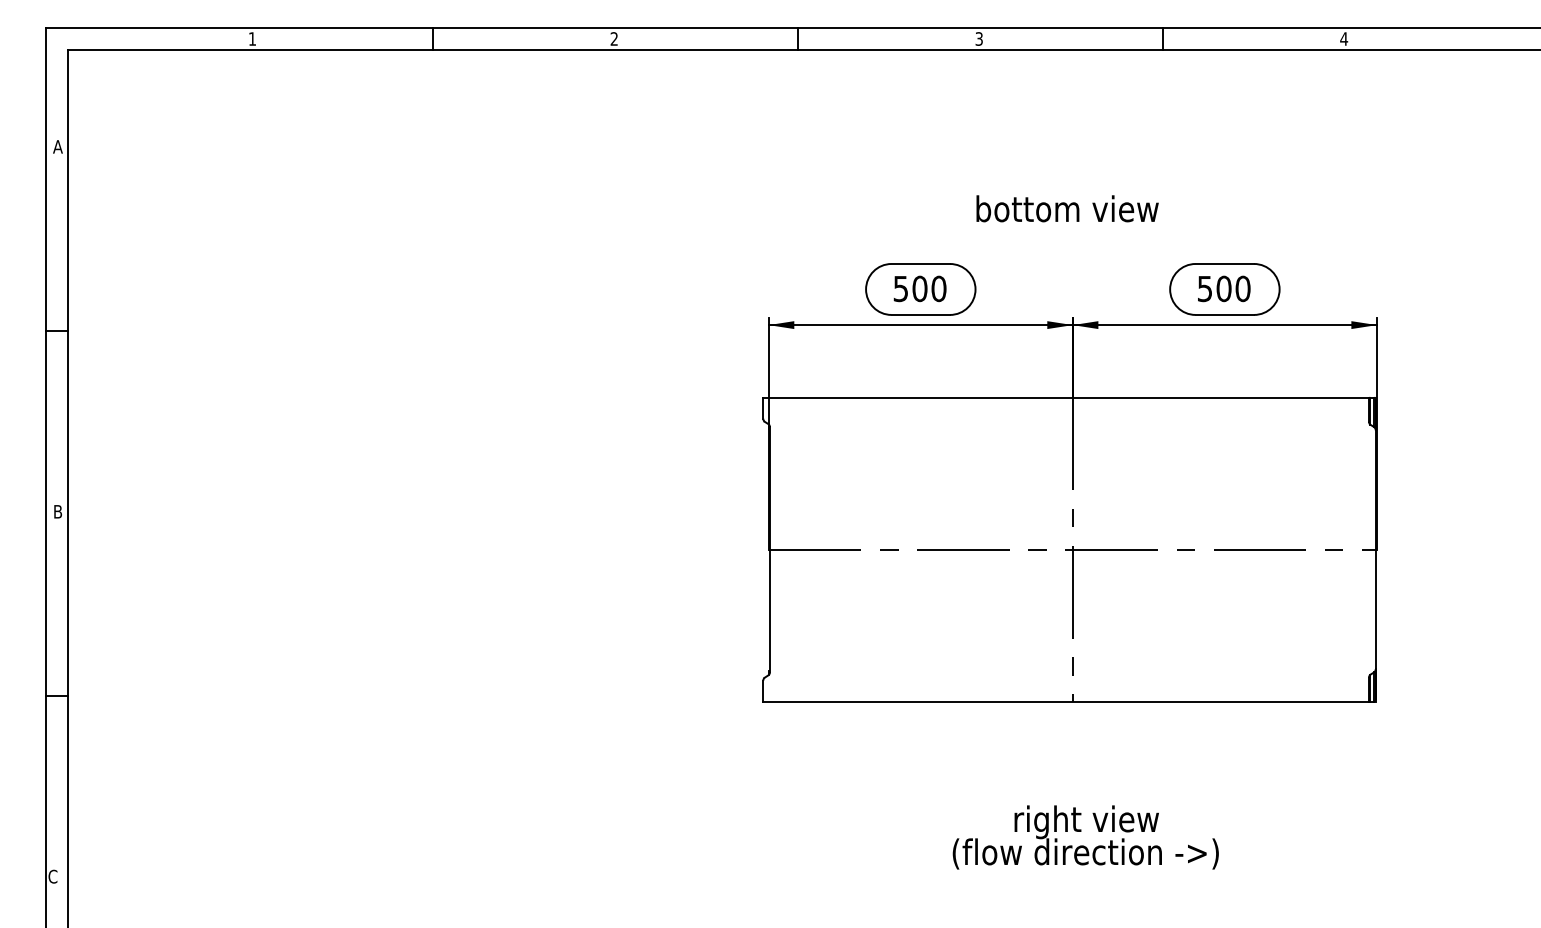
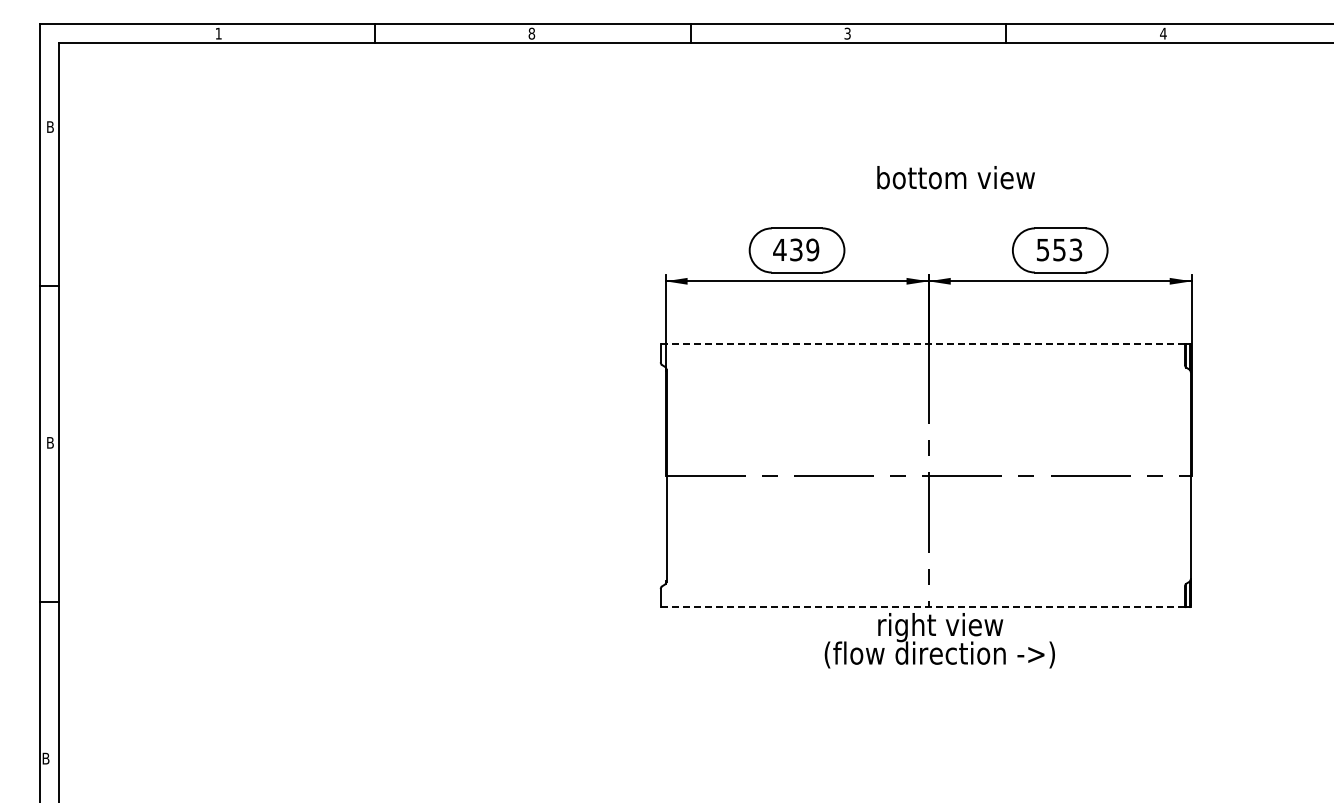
text: (613, 38) -> (531, 33), 2 -> 8
text: (58, 146) -> (50, 126), A -> B
text: (1066, 208) -> (955, 177), moved
text: (920, 288) -> (796, 249), 500 -> 439
text: (1233, 288) -> (1067, 249), 500 -> 553
line: (1066, 398) -> (923, 344), solid -> dashed
line: (1066, 702) -> (923, 607), solid -> dashed
text: (1085, 837) -> (939, 640), moved
text: (52, 876) -> (45, 758), C -> B

